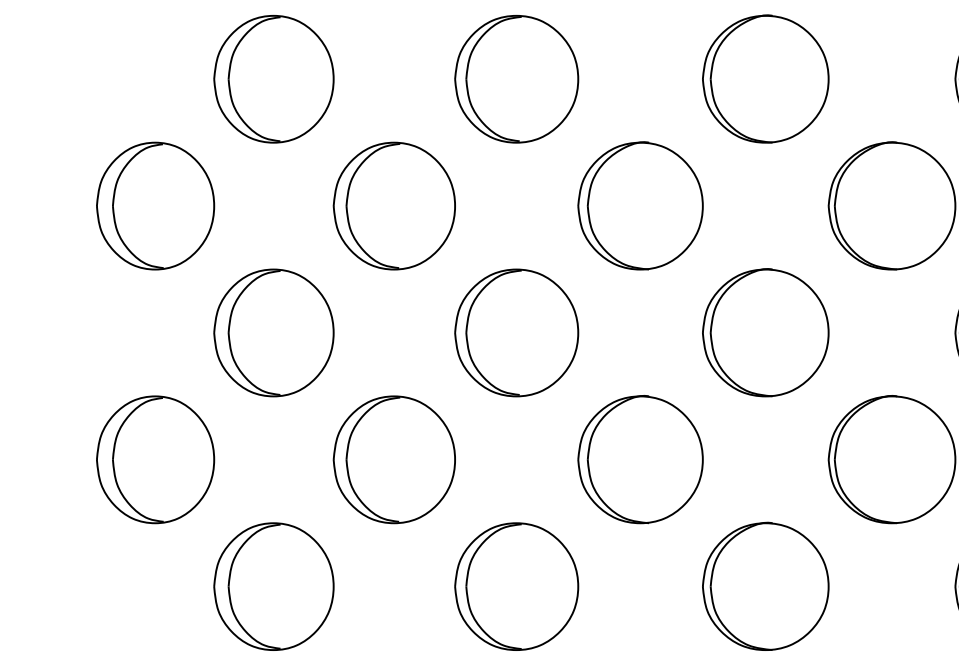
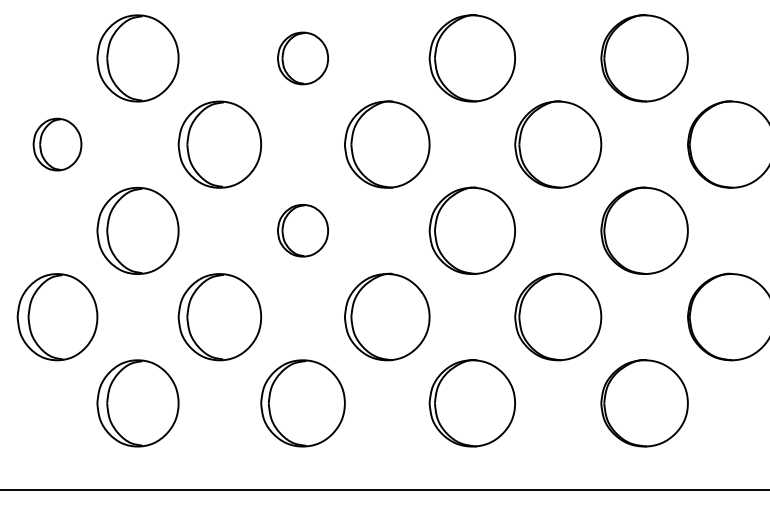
part: (515, 79) -> (302, 58), size x0.6
part: (155, 205) -> (57, 144), size x0.6
part: (515, 332) -> (302, 230), size x0.6

